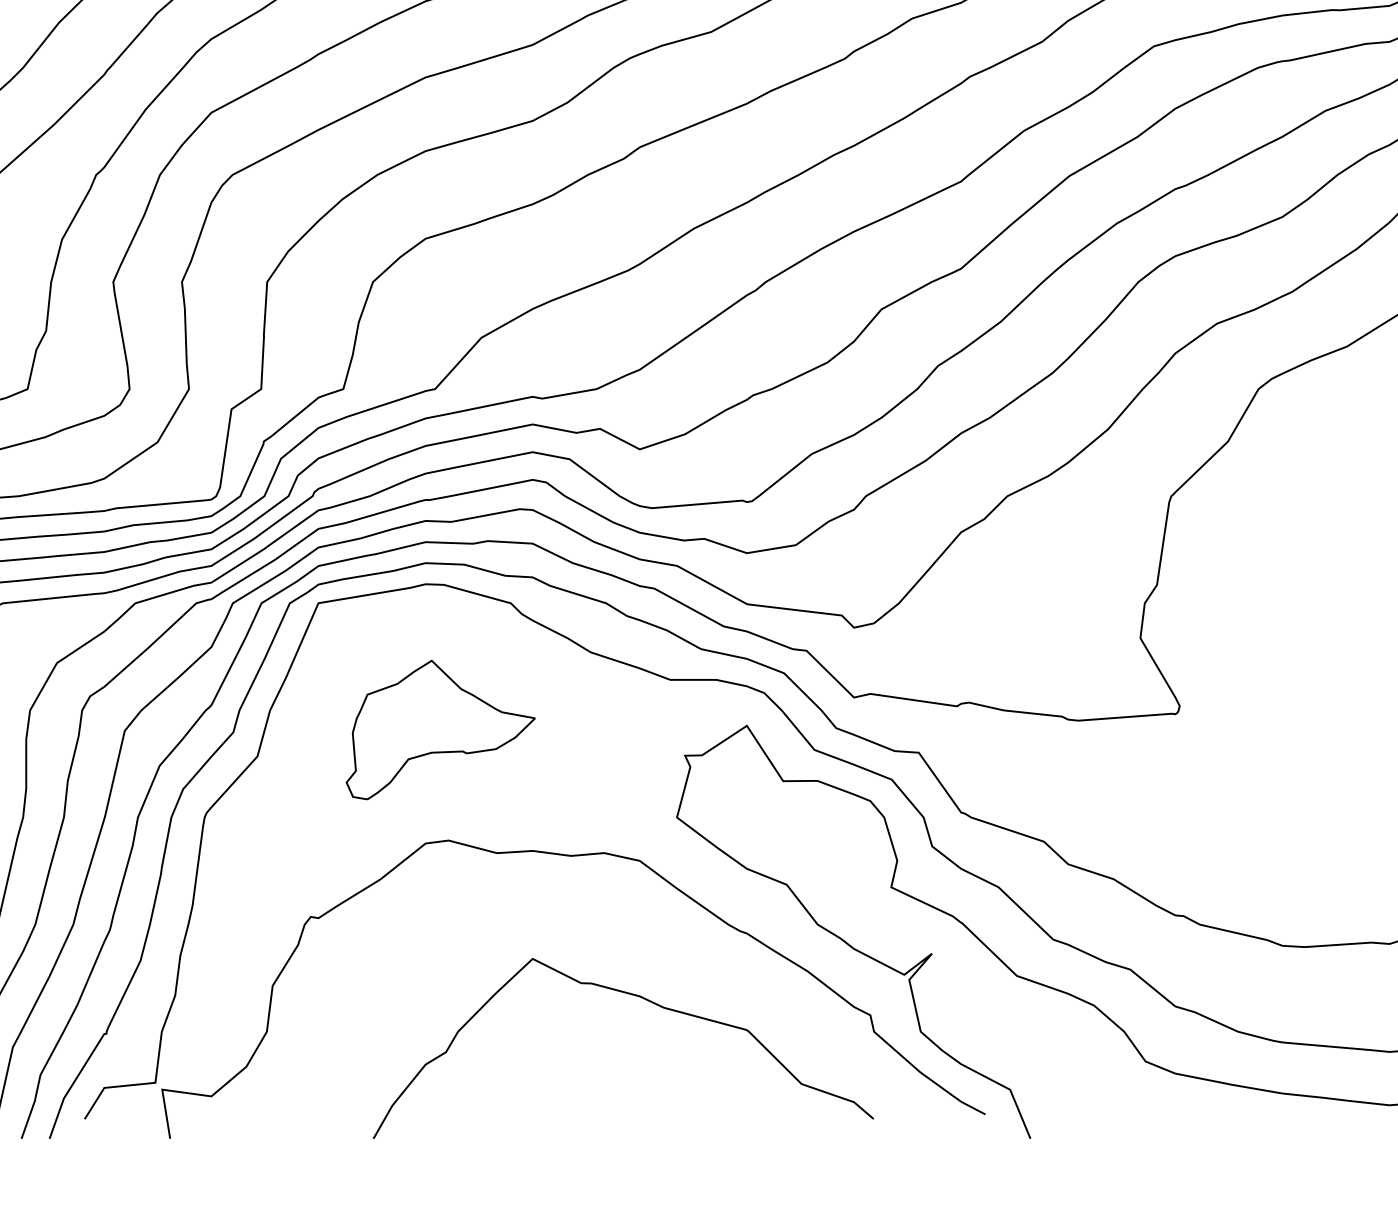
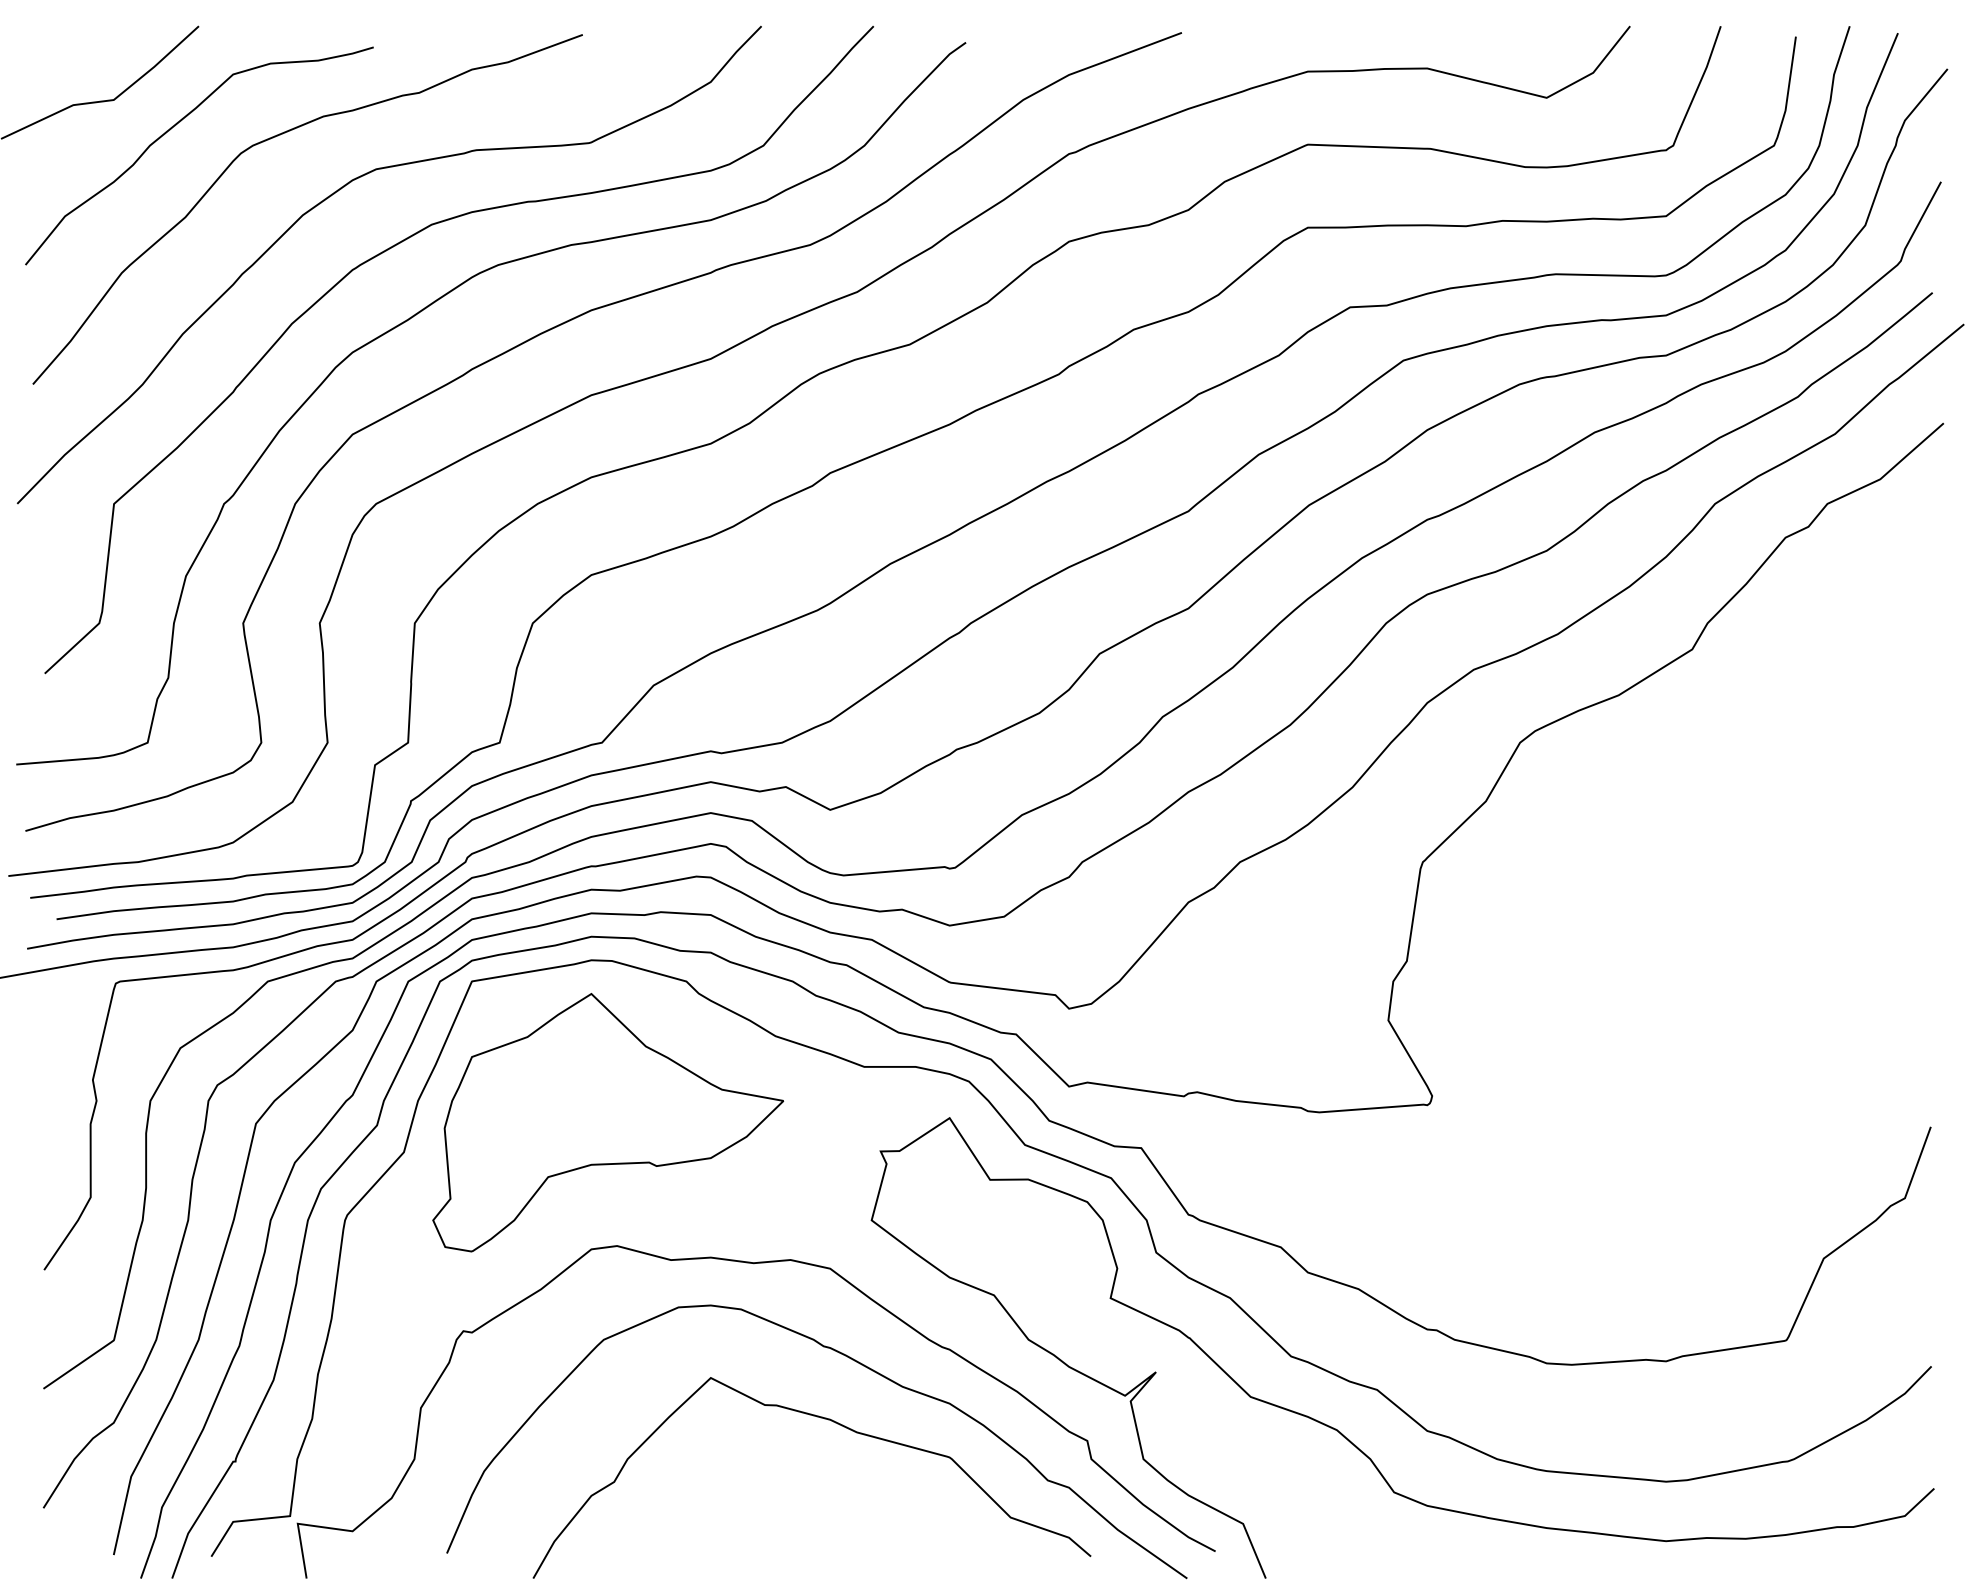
part: (440, 729) -> (608, 1122), size x1.67
curve: (666, 946) -> (859, 1364), added

